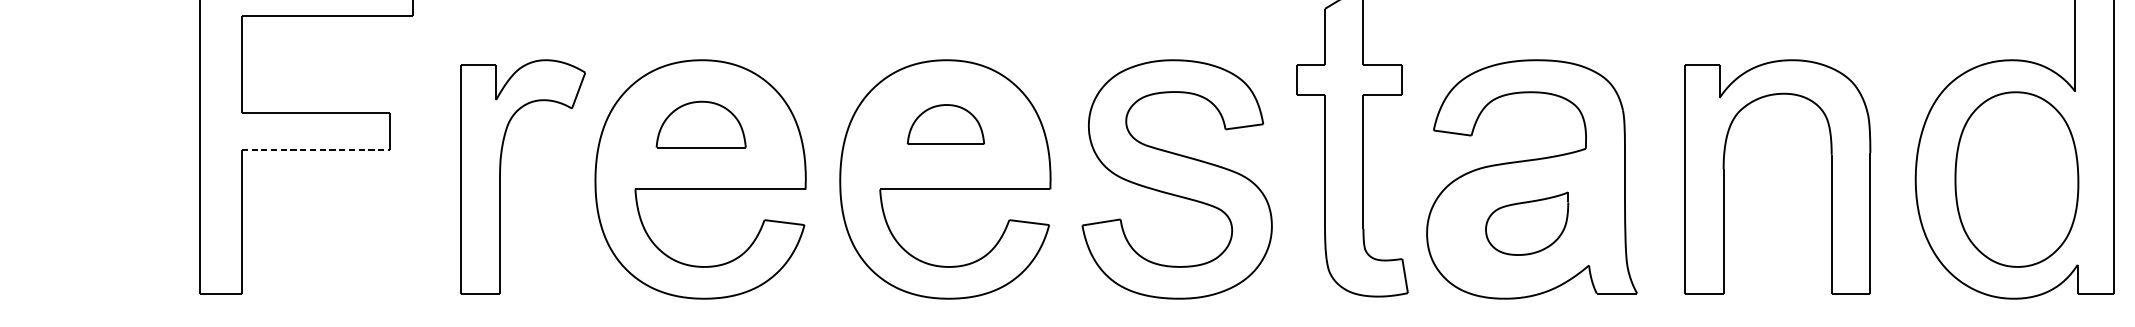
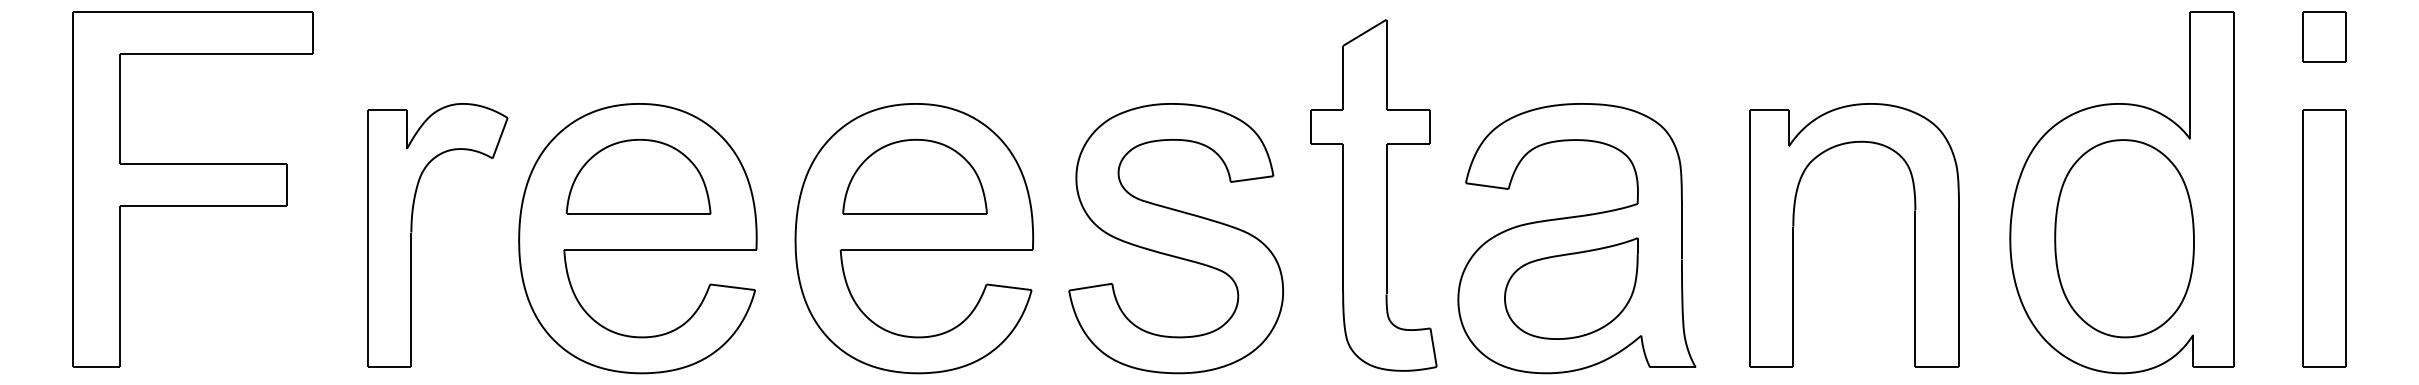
part: (701, 124) -> (638, 176), size x1.43
part: (945, 124) -> (914, 176), size x1.67
line: (315, 150) -> (203, 205), dashed -> solid
part: (1527, 223) -> (1571, 288), size x1.43

